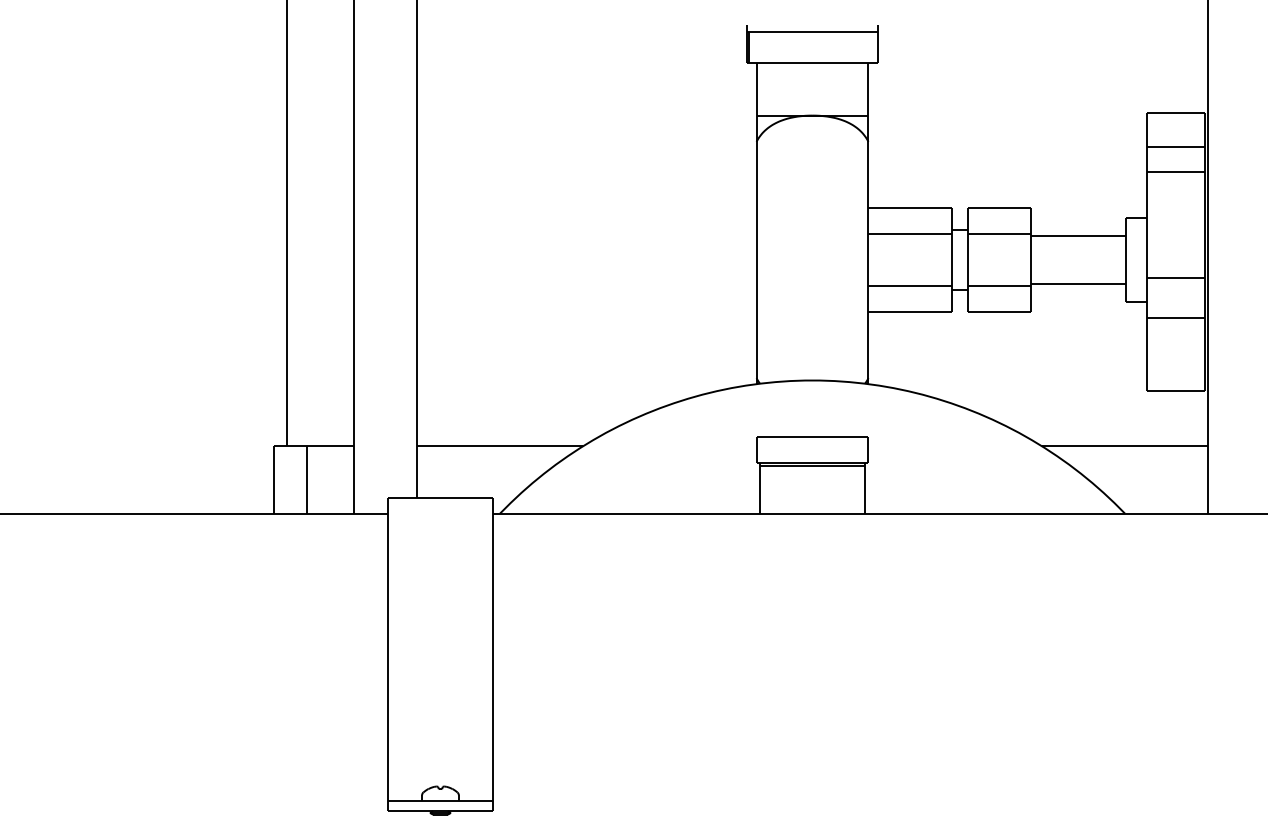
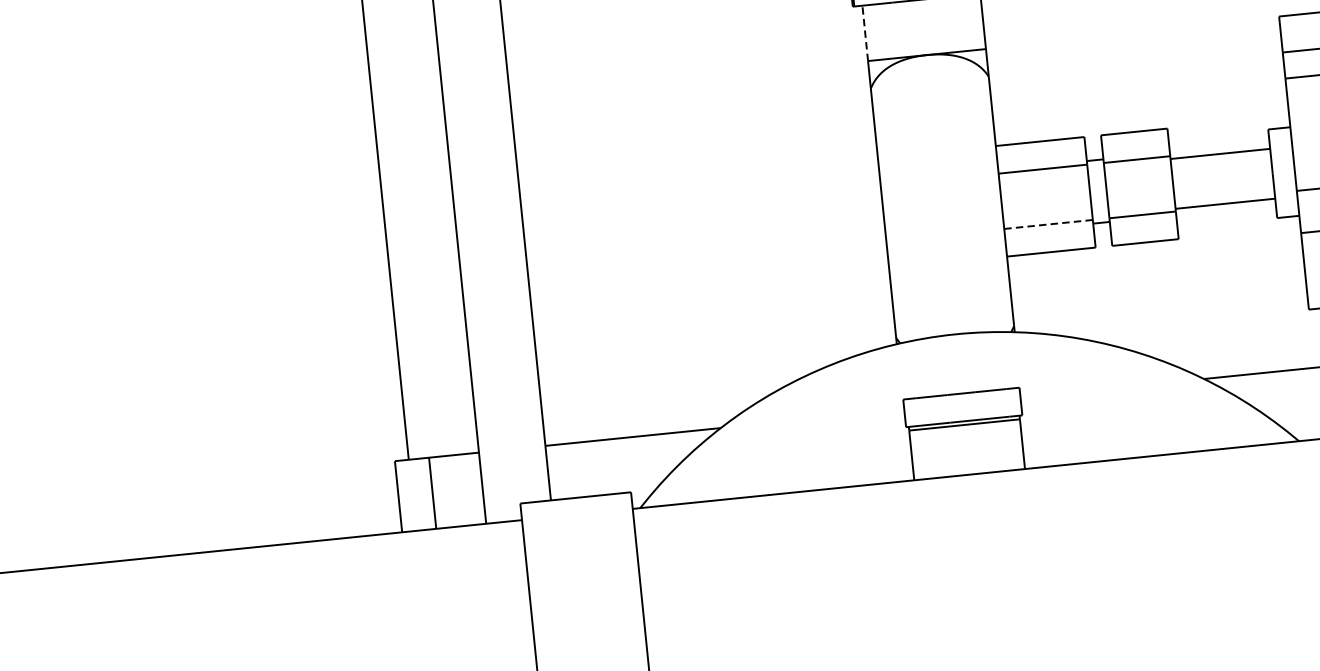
line: (756, 88) -> (865, 32), solid -> dashed
line: (910, 286) -> (1048, 224), solid -> dashed

